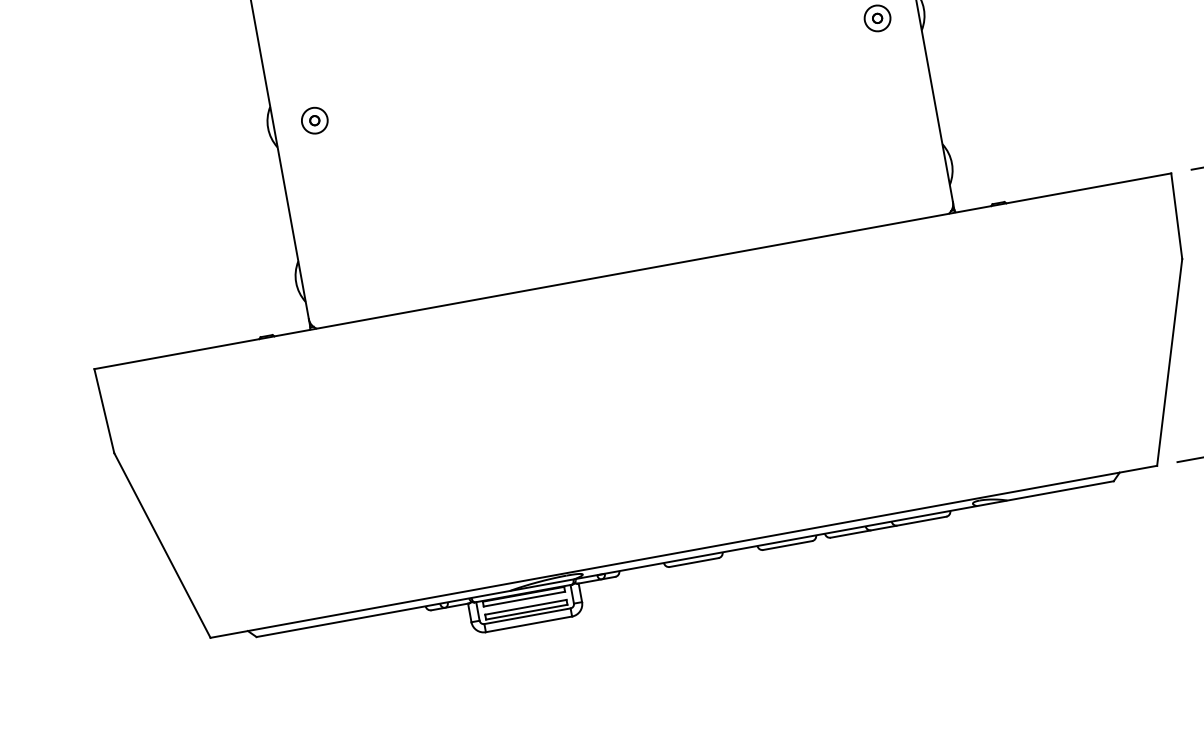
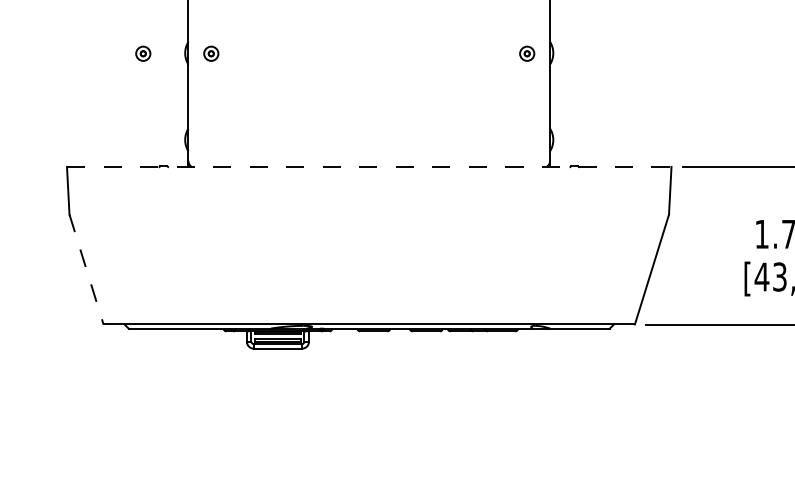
part: (193, 142) -> (143, 53), added
line: (633, 272) -> (369, 167), solid -> dashed
line: (162, 545) -> (86, 269), solid -> dashed

